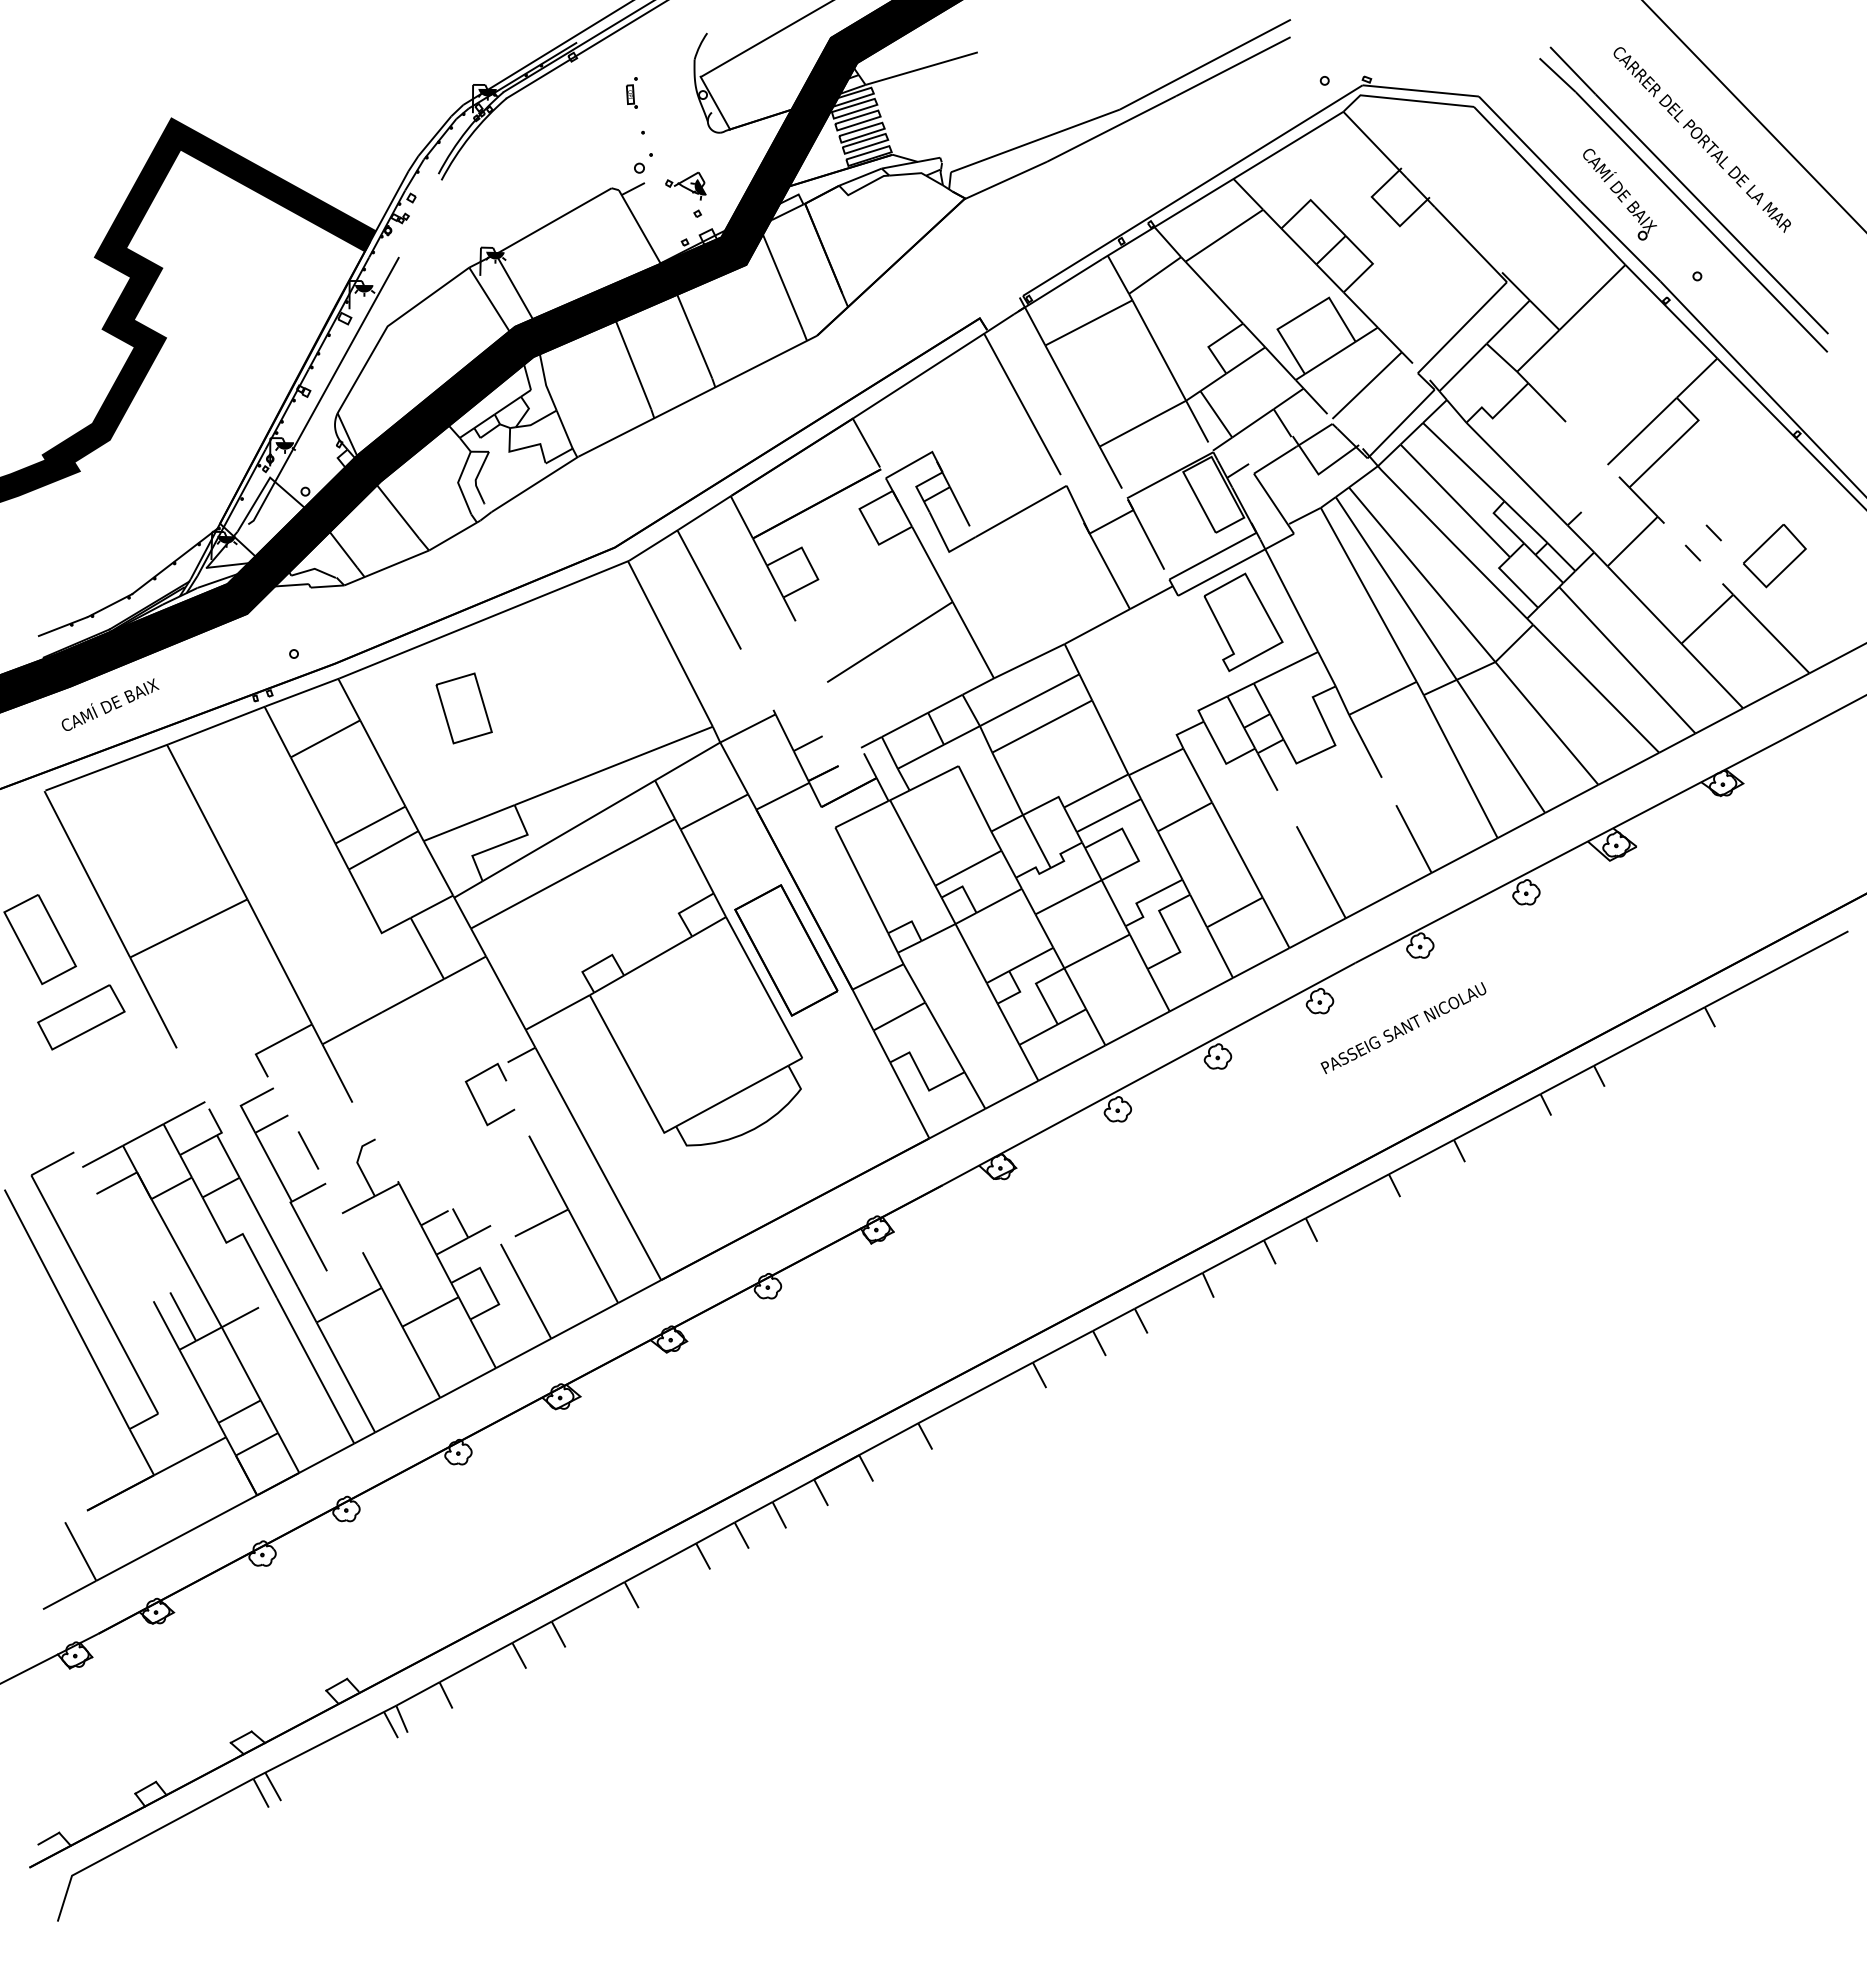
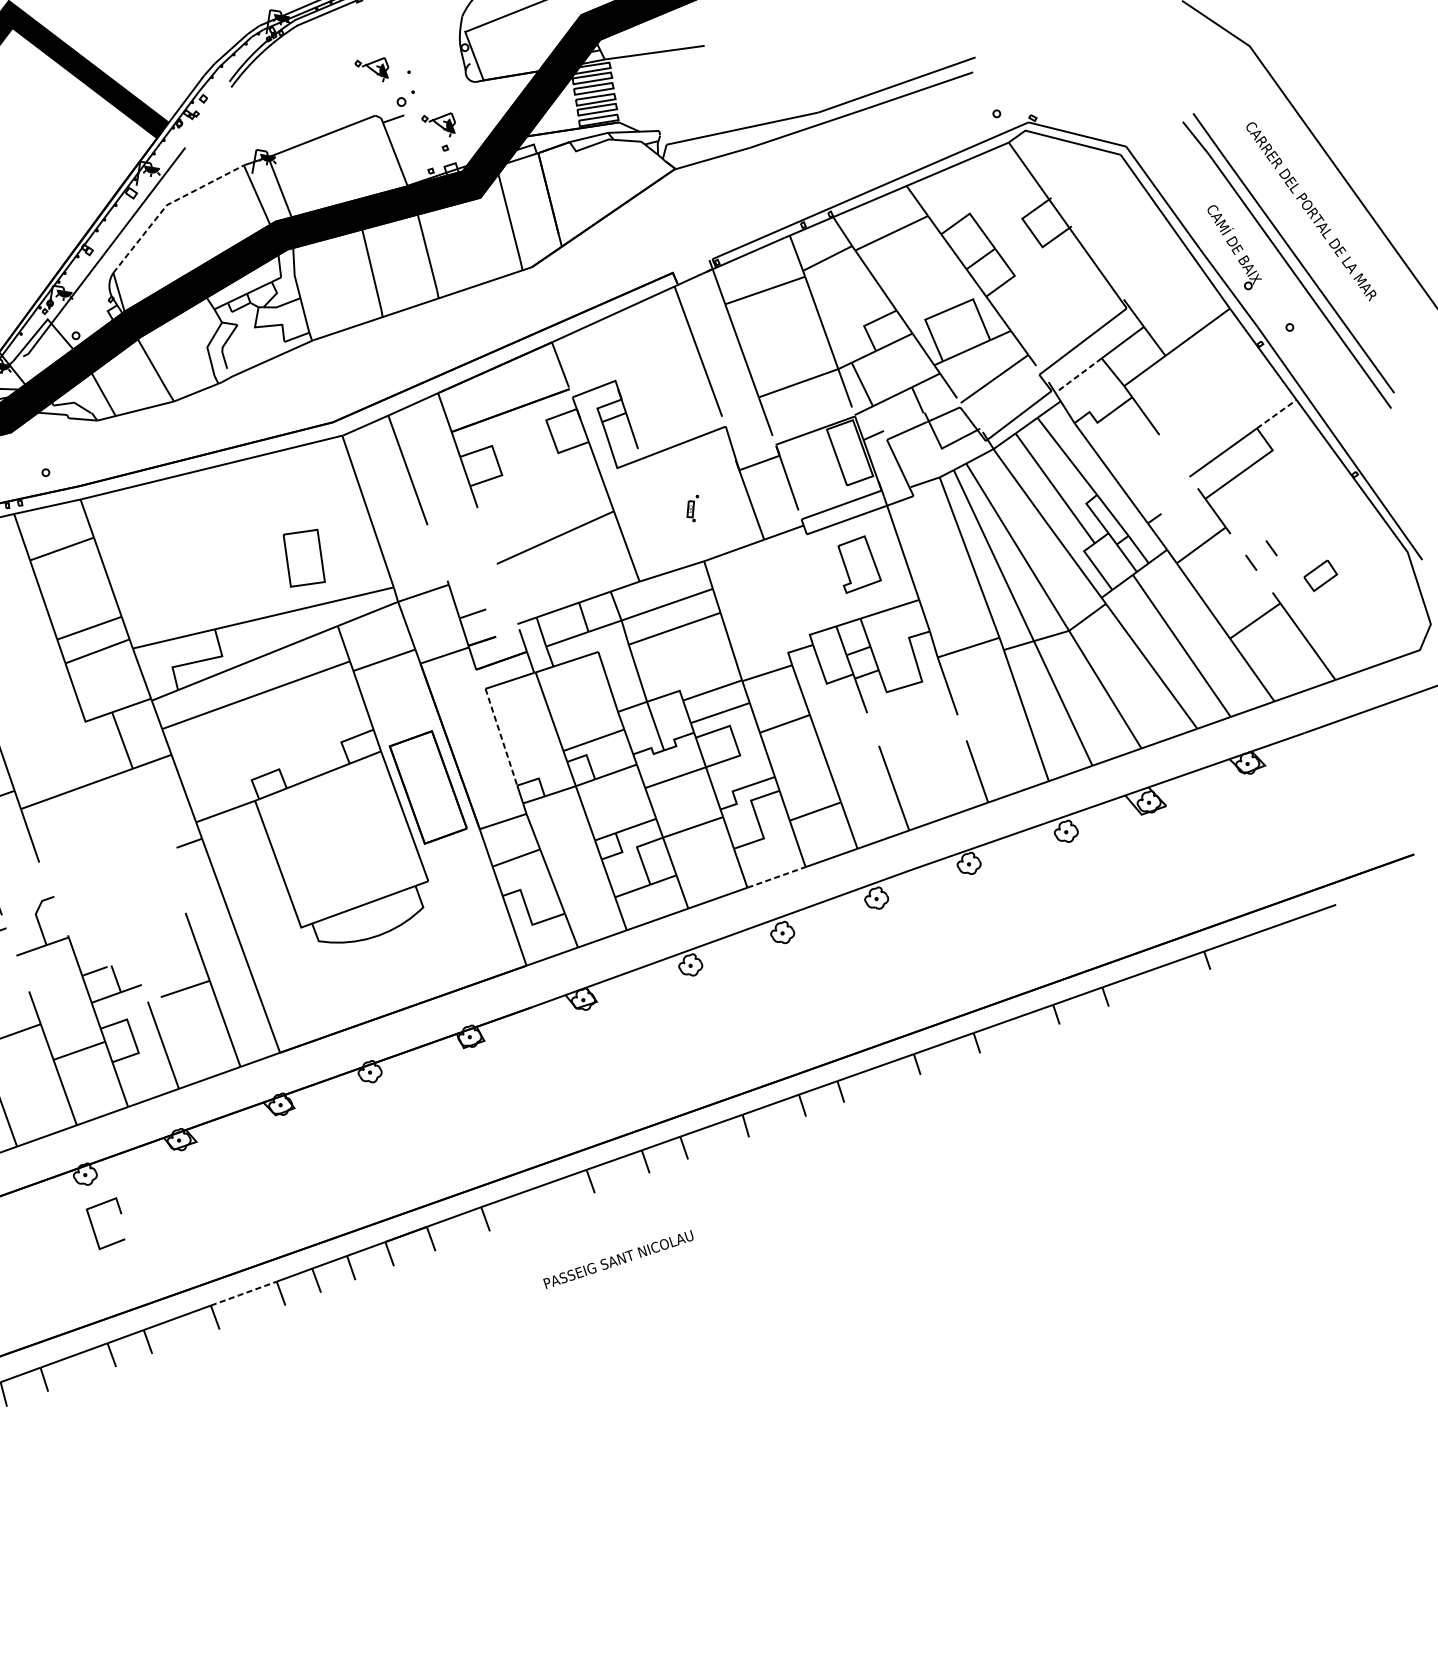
part: (631, 92) -> (691, 507), moved
part: (599, 133) -> (371, 67), added
line: (387, 326) -> (166, 205), solid -> dashed
line: (1462, 367) -> (1078, 375), solid -> dashed
line: (1697, 377) -> (1277, 413), solid -> dashed
part: (1774, 556) -> (1320, 575), size x0.6
part: (1243, 621) -> (859, 564), size x0.7
part: (463, 708) -> (303, 558), moved
line: (861, 880) -> (501, 737), solid -> dashed
line: (1201, 994) -> (776, 877), solid -> dashed
text: (1403, 1028) -> (618, 1259), moved
line: (476, 1100) -> (93, 1226), moved
line: (660, 1562) -> (243, 1293), solid -> dashed

